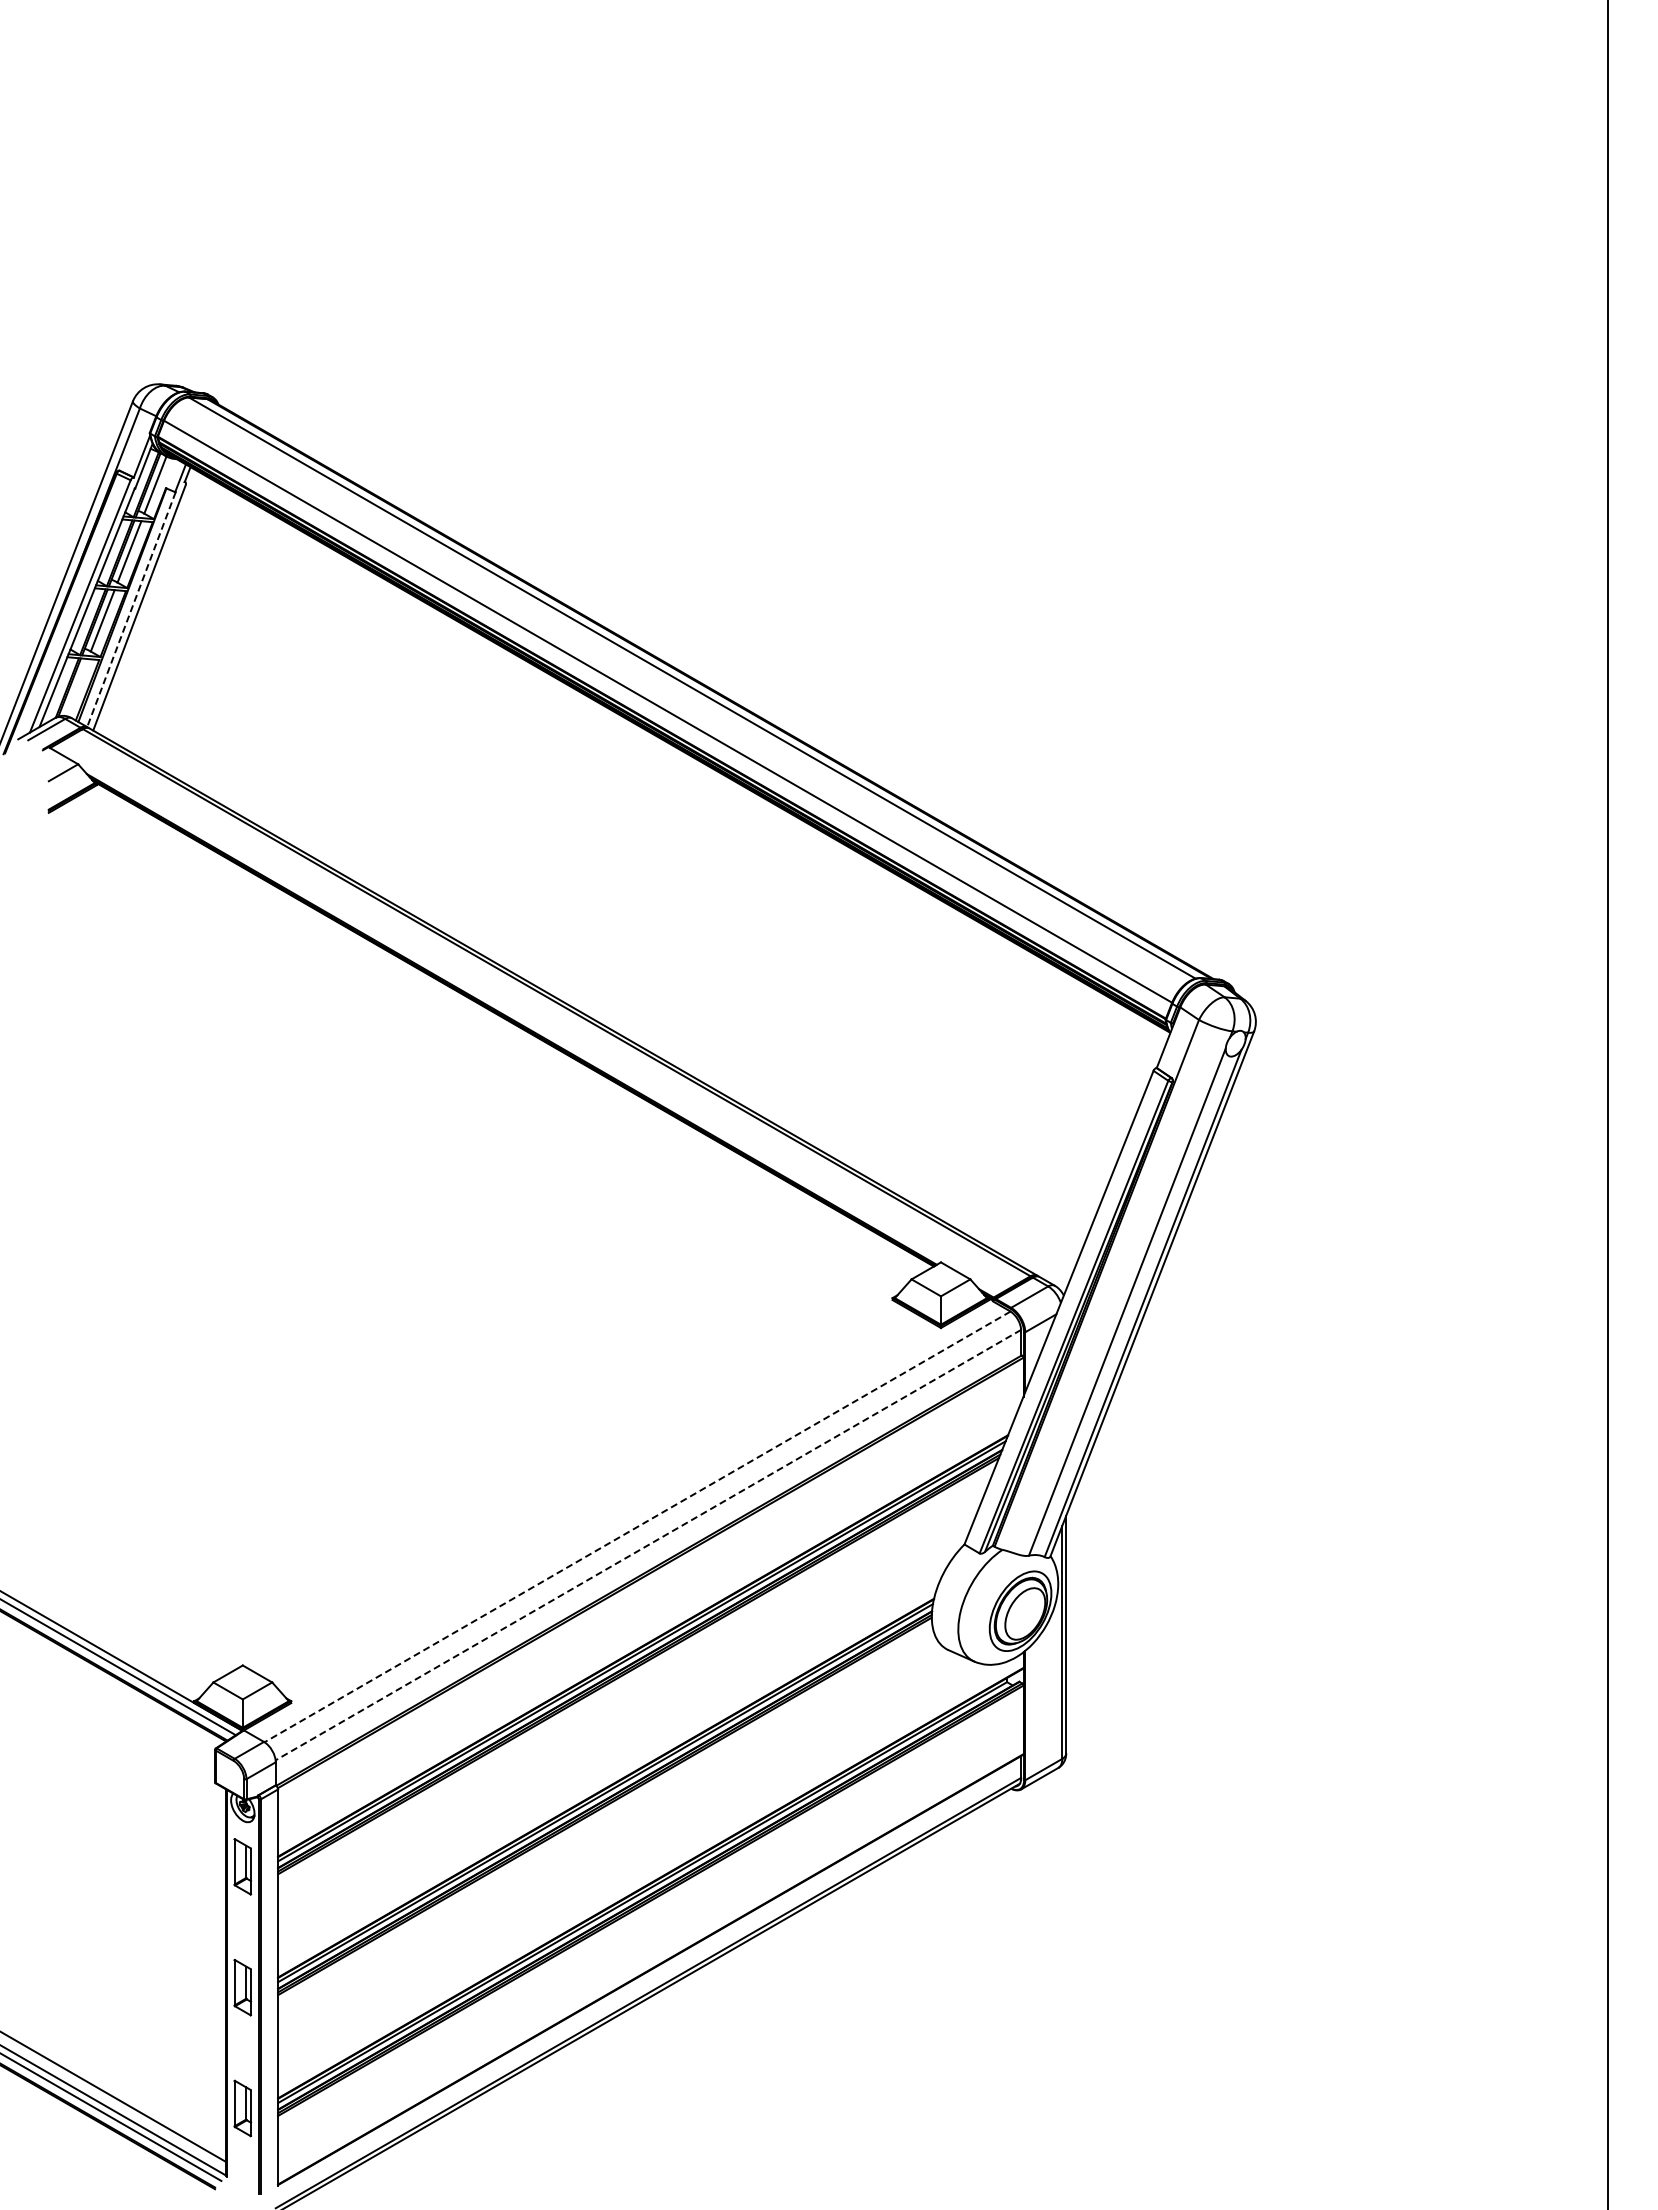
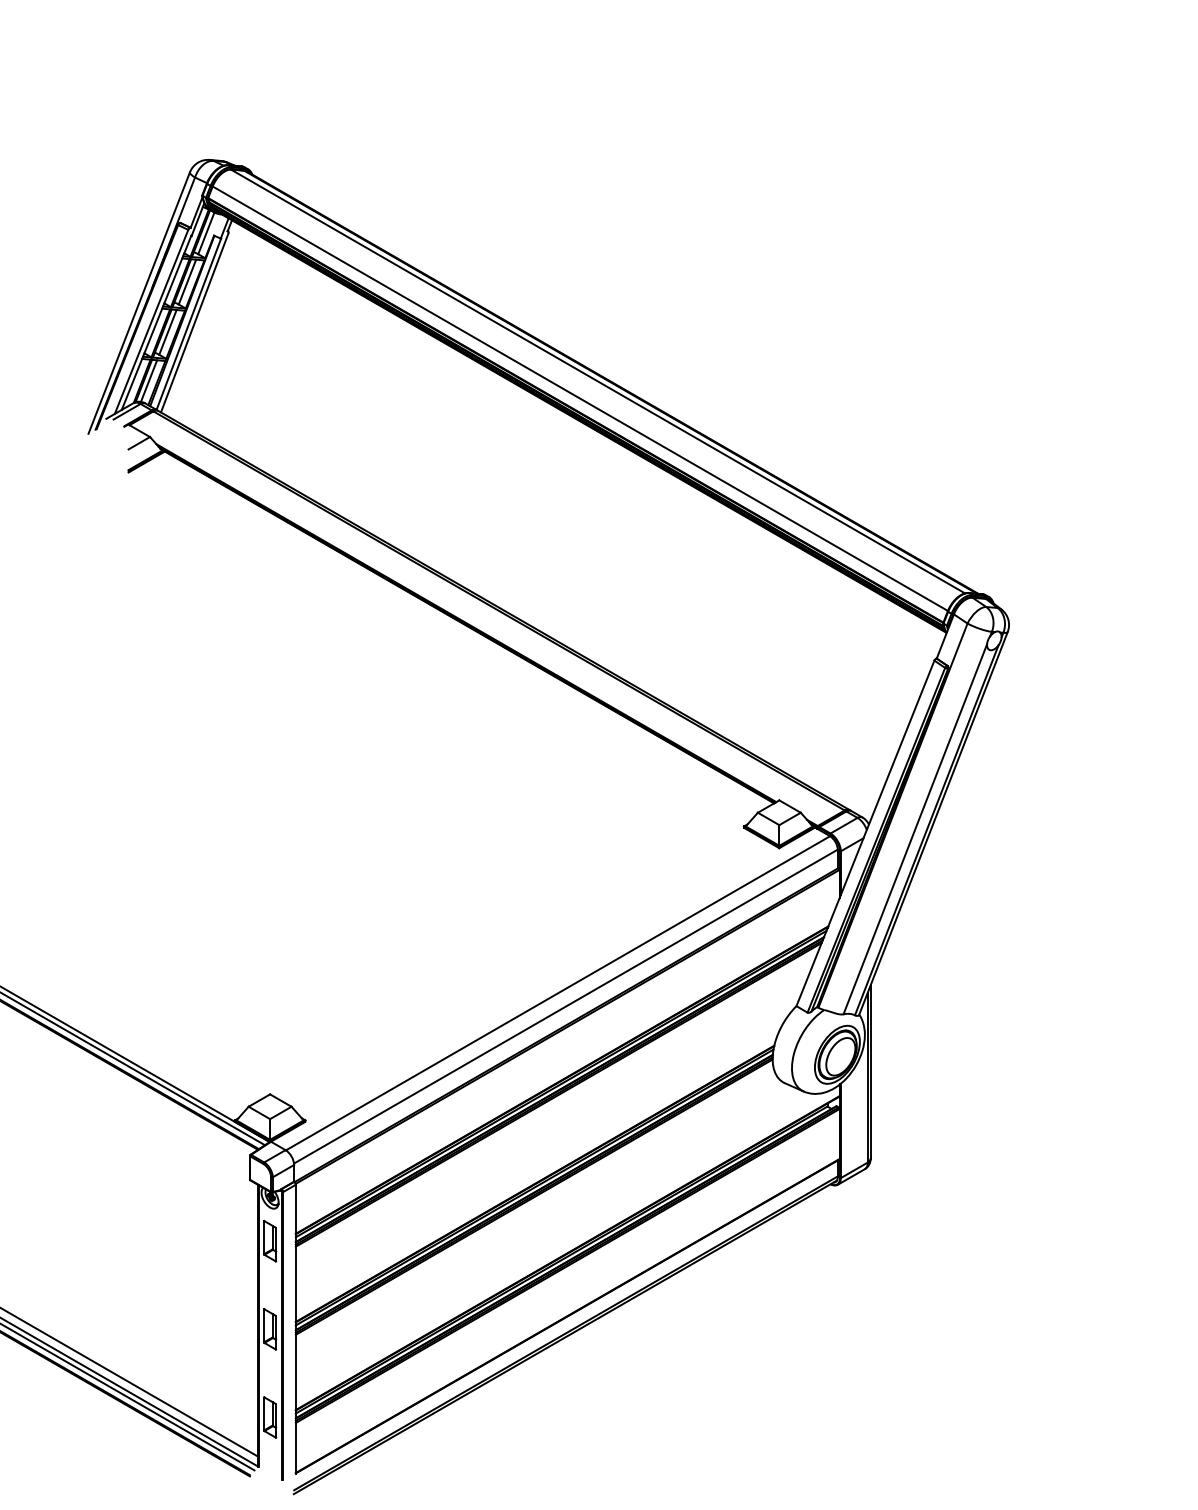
line: (131, 609) -> (188, 324), dashed -> solid
line: (76, 687) -> (148, 381), added
line: (637, 1526) -> (557, 993), dashed -> solid
line: (647, 1545) -> (565, 1006), dashed -> solid

